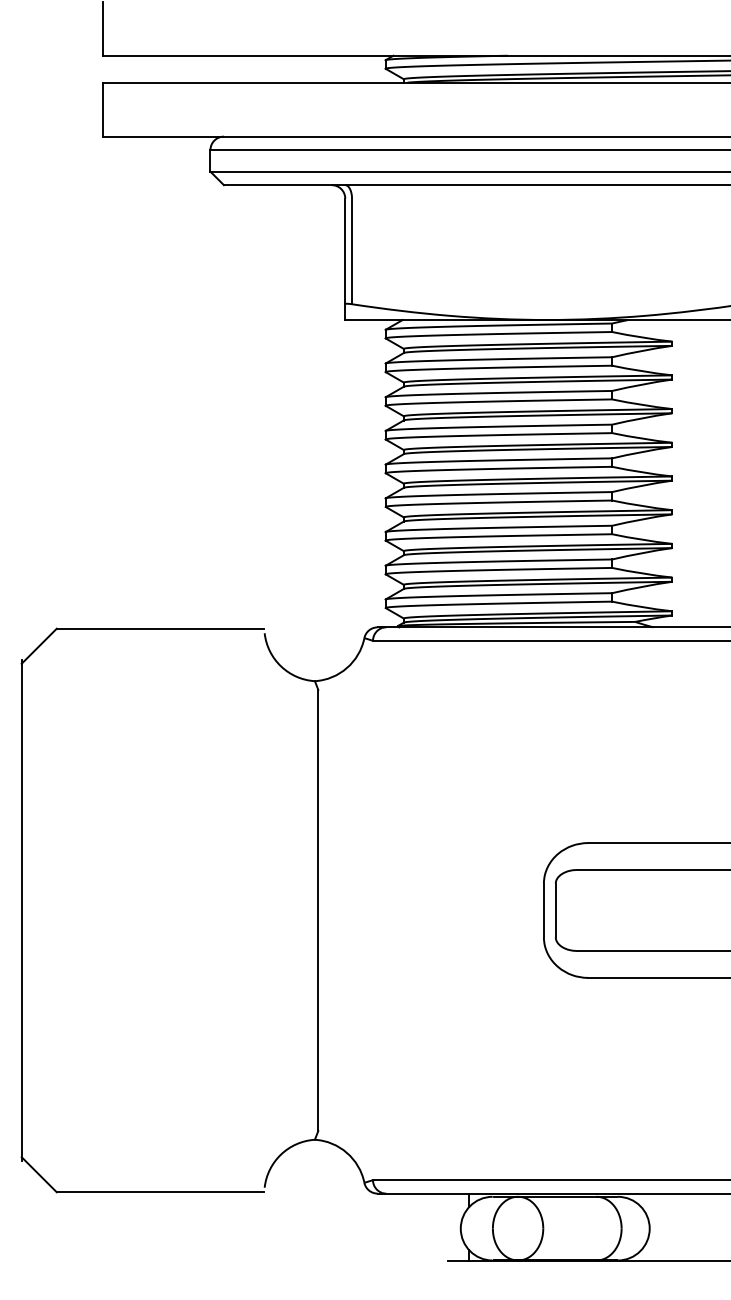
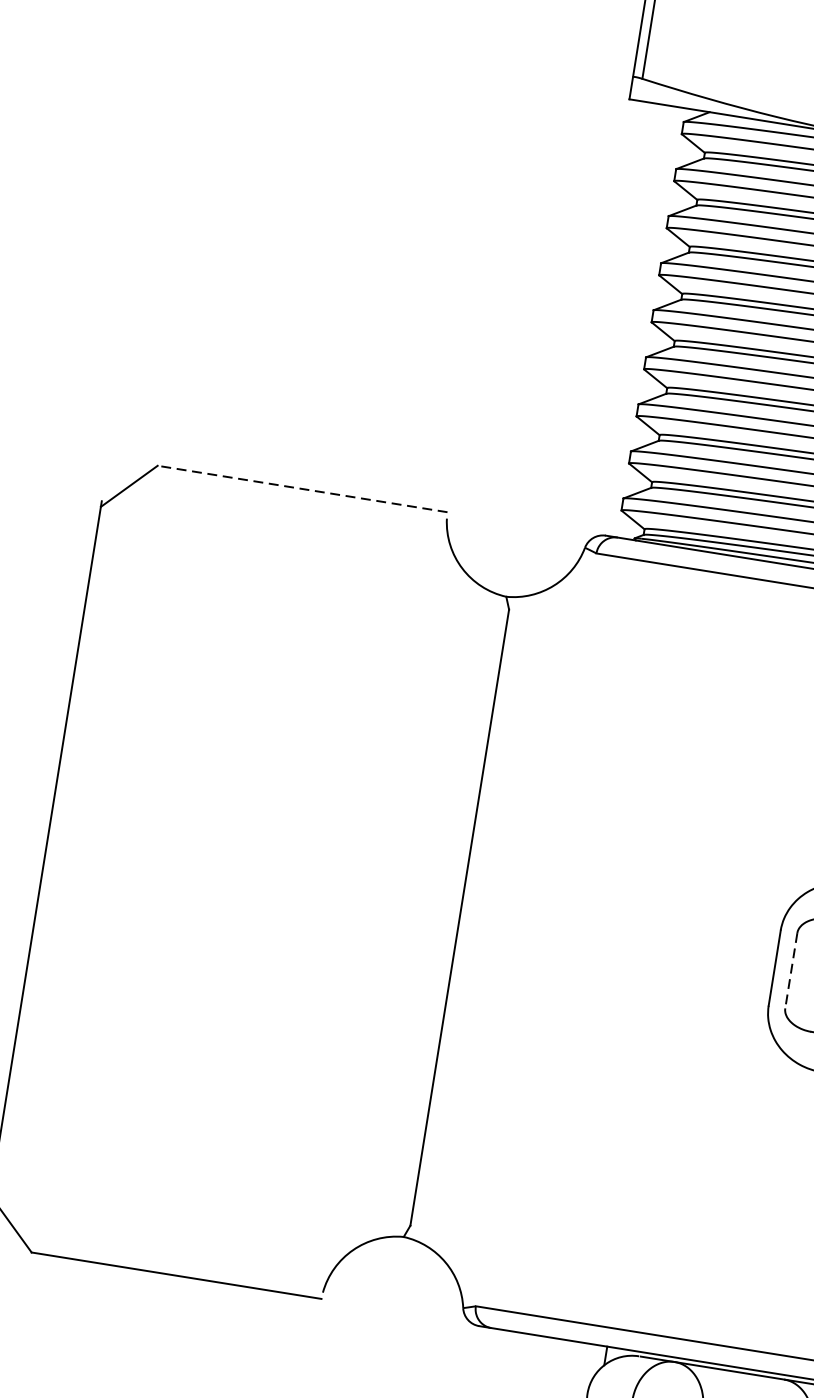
line: (160, 628) -> (302, 488), solid -> dashed
line: (555, 910) -> (790, 970), solid -> dashed

